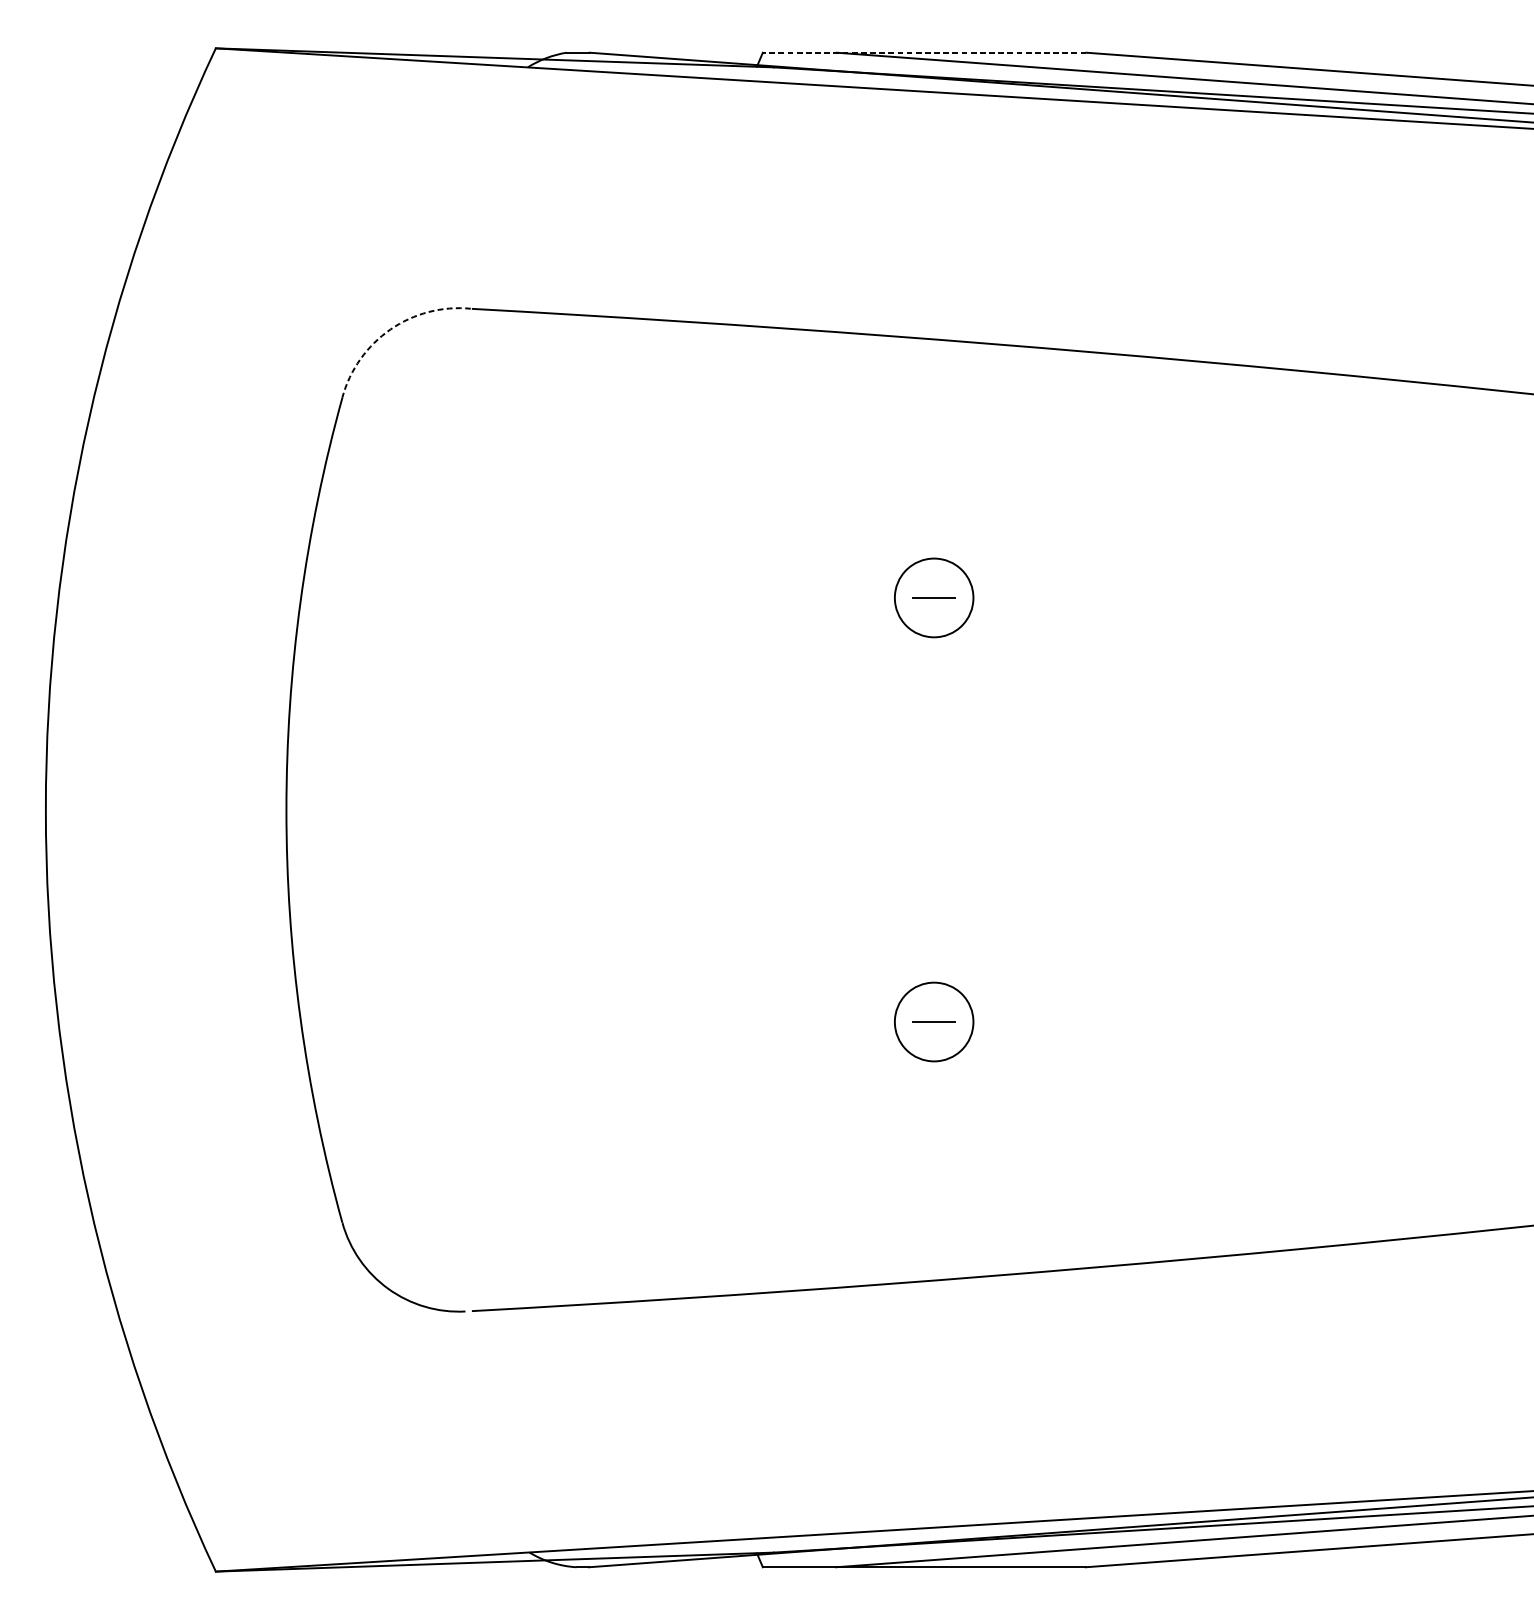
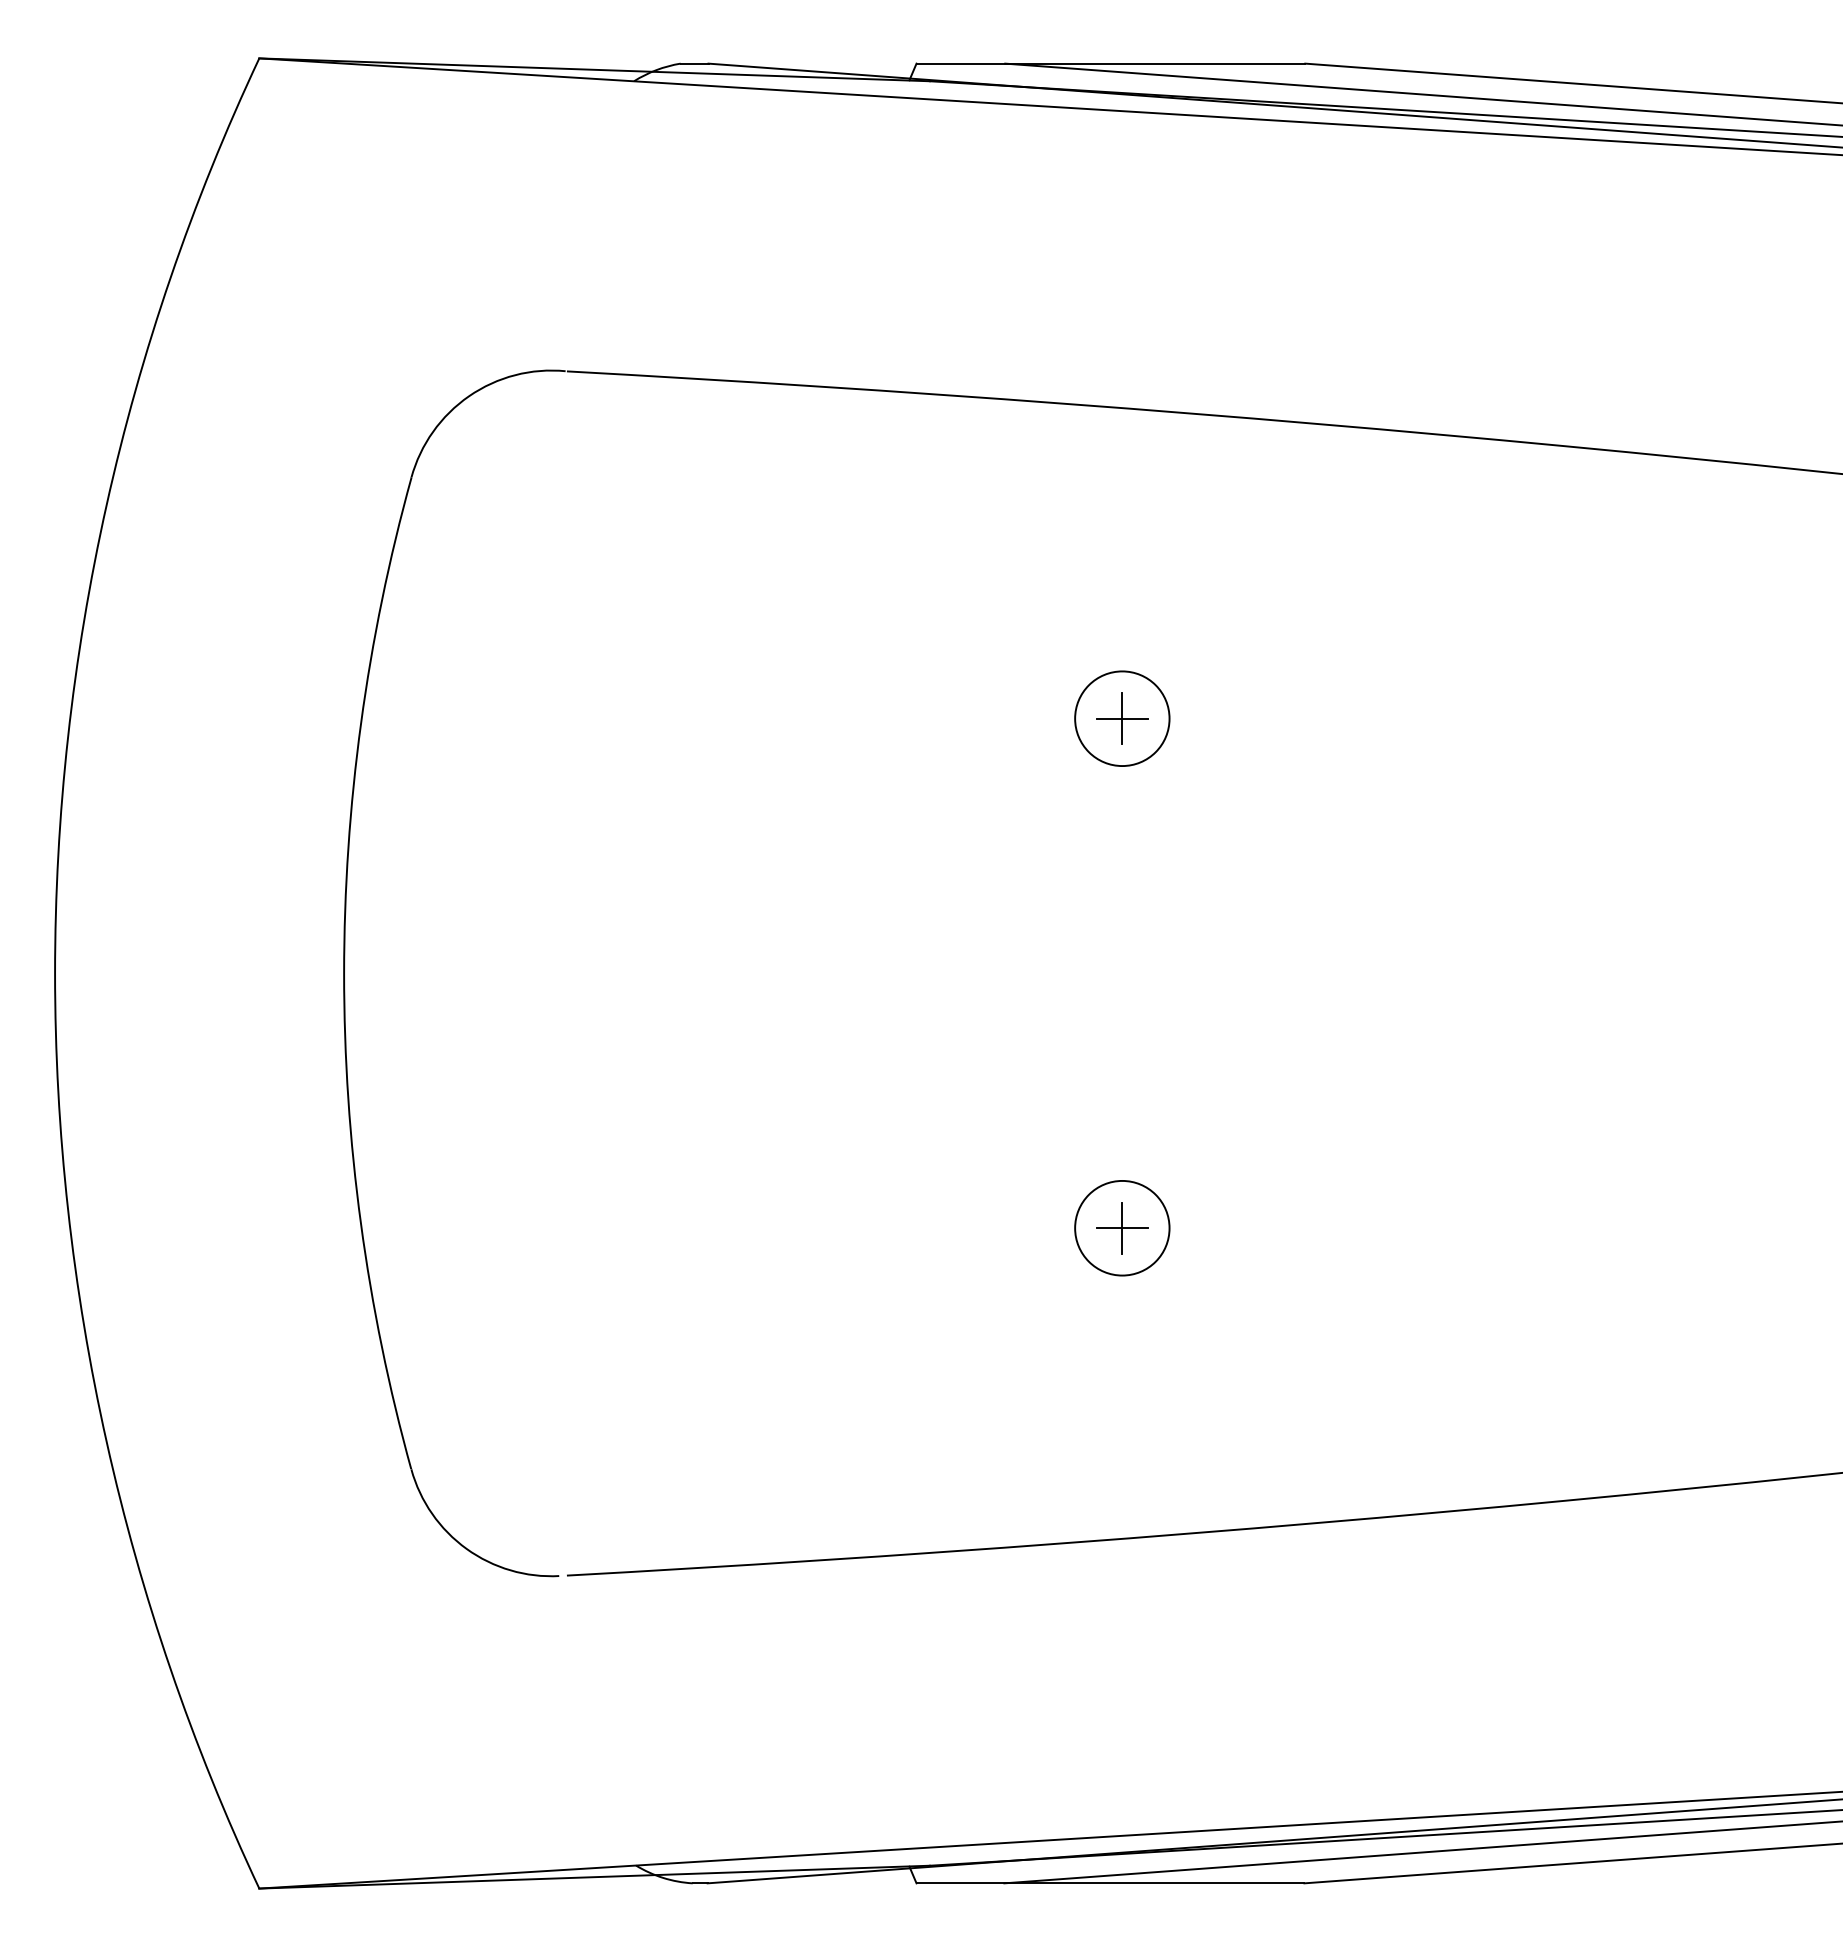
line: (924, 52) -> (1110, 63), dashed -> solid
line: (389, 329) -> (468, 396), dashed -> solid
line: (934, 597) -> (1122, 718), added
line: (934, 1021) -> (1122, 1227), added

